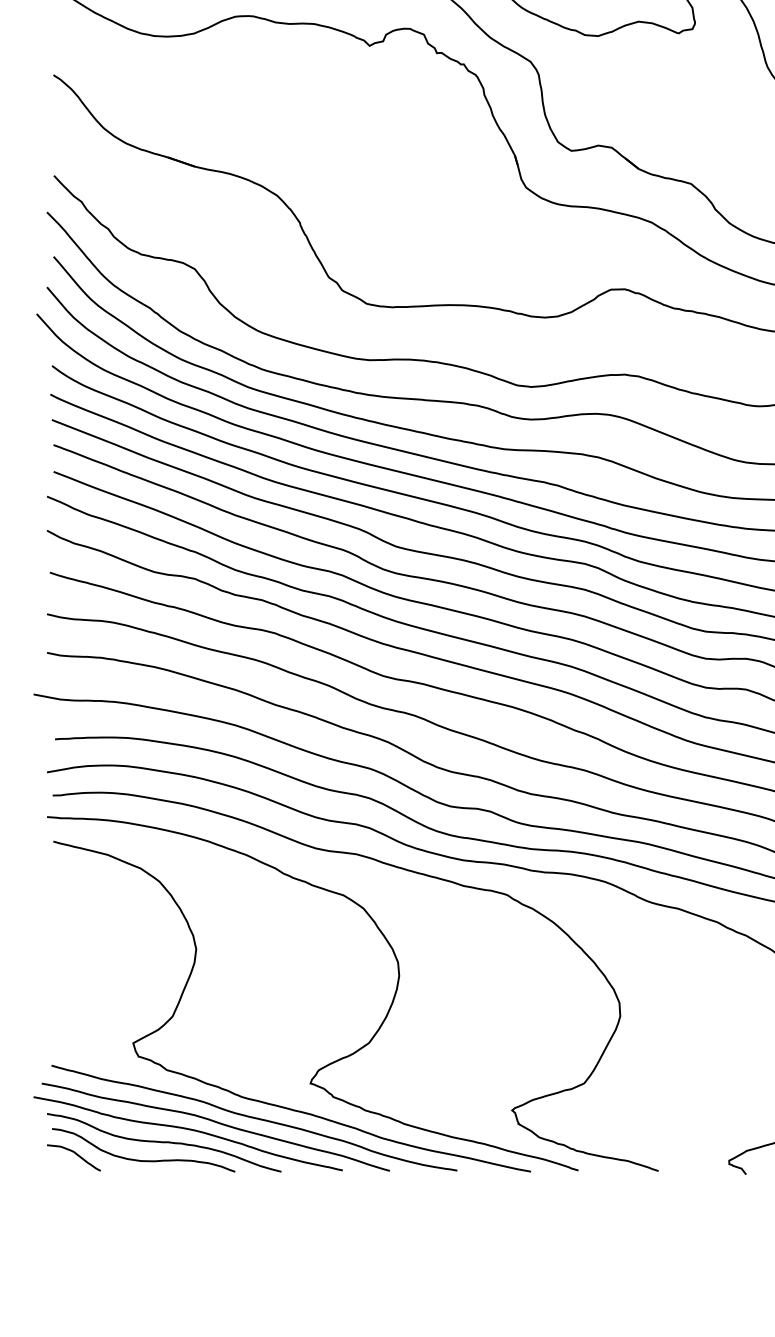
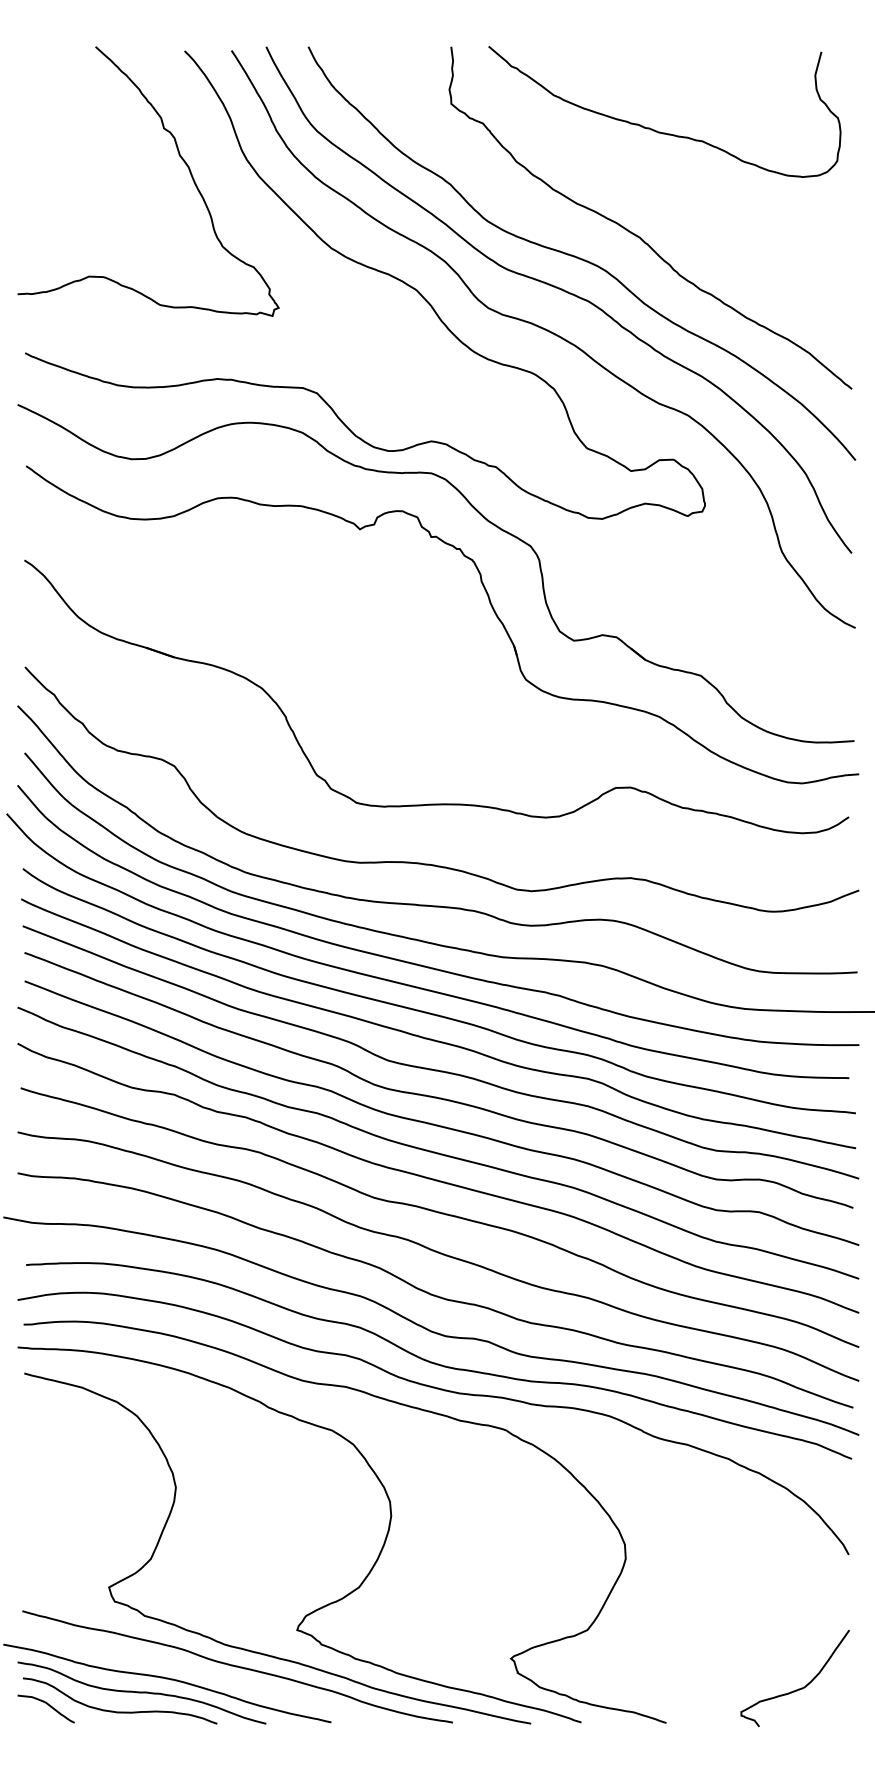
curve: (216, 1123) -> (197, 1672), removed

